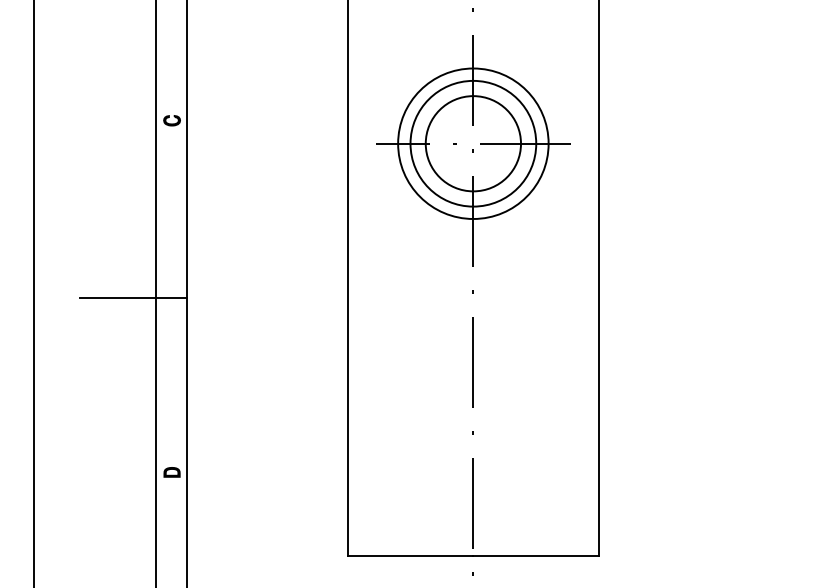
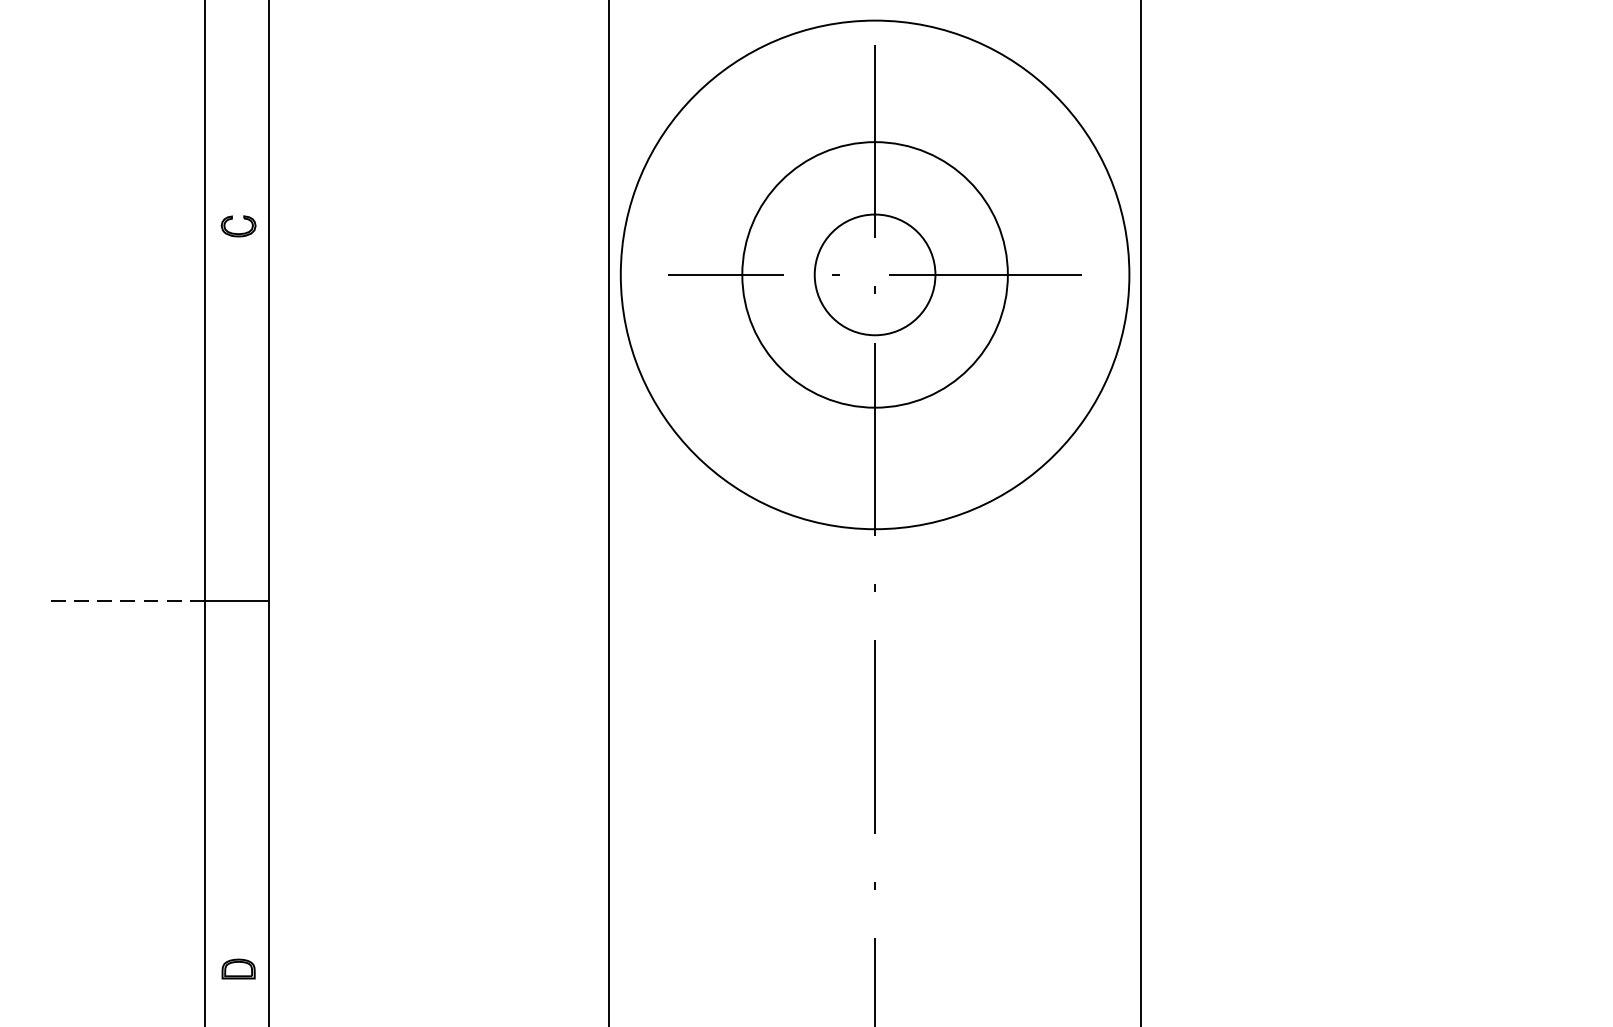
circle: (473, 143) -> (875, 274), size x0.6
circle: (473, 143) -> (875, 274), size x1.6
line: (117, 297) -> (123, 599), solid -> dashed

